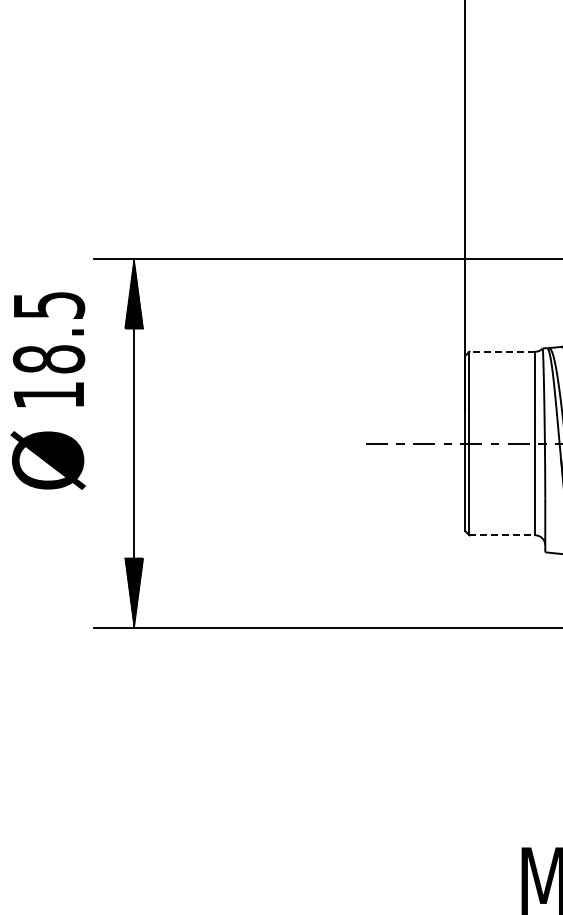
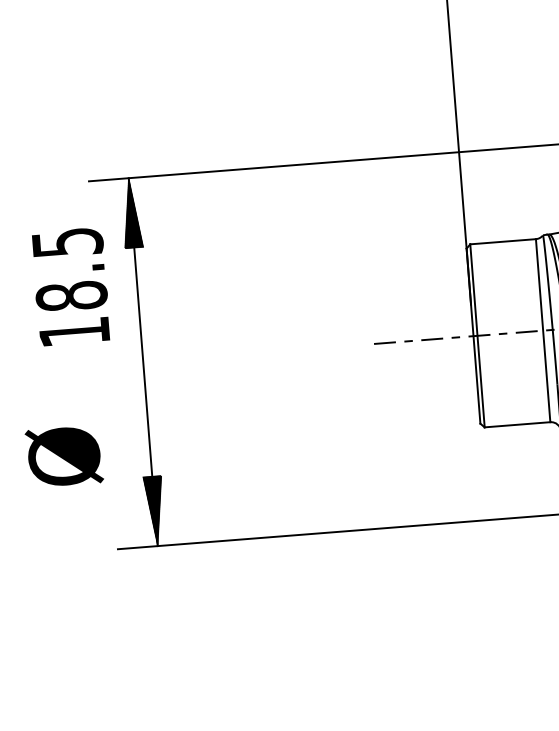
text: (48, 349) -> (70, 286), moved
line: (502, 351) -> (503, 241), dashed -> solid
text: (47, 460) -> (63, 456), moved
line: (502, 535) -> (517, 424), dashed -> solid

